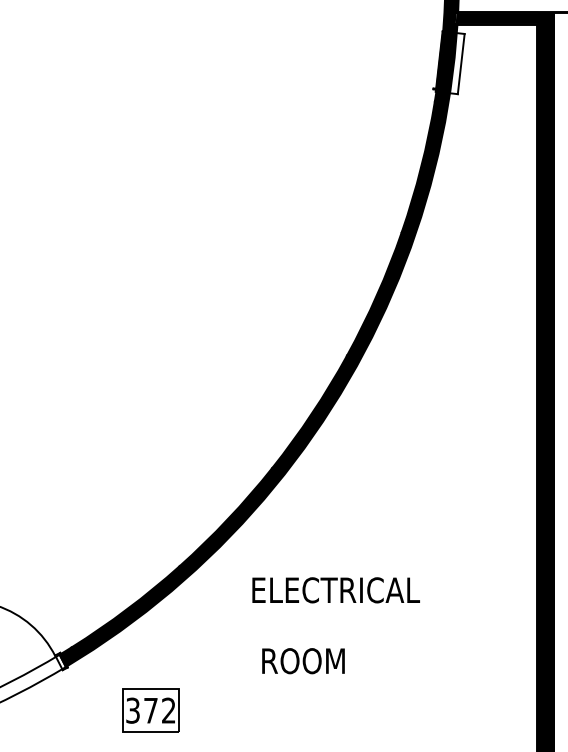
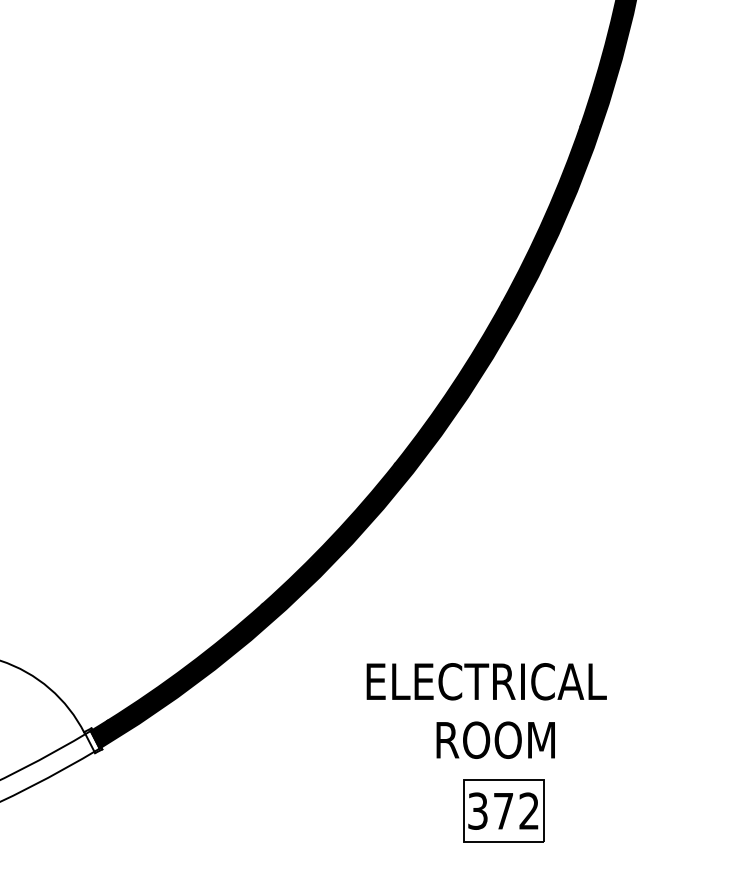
text: (335, 590) -> (485, 681), moved
text: (303, 661) -> (495, 740), moved
part: (150, 710) -> (502, 810), moved

